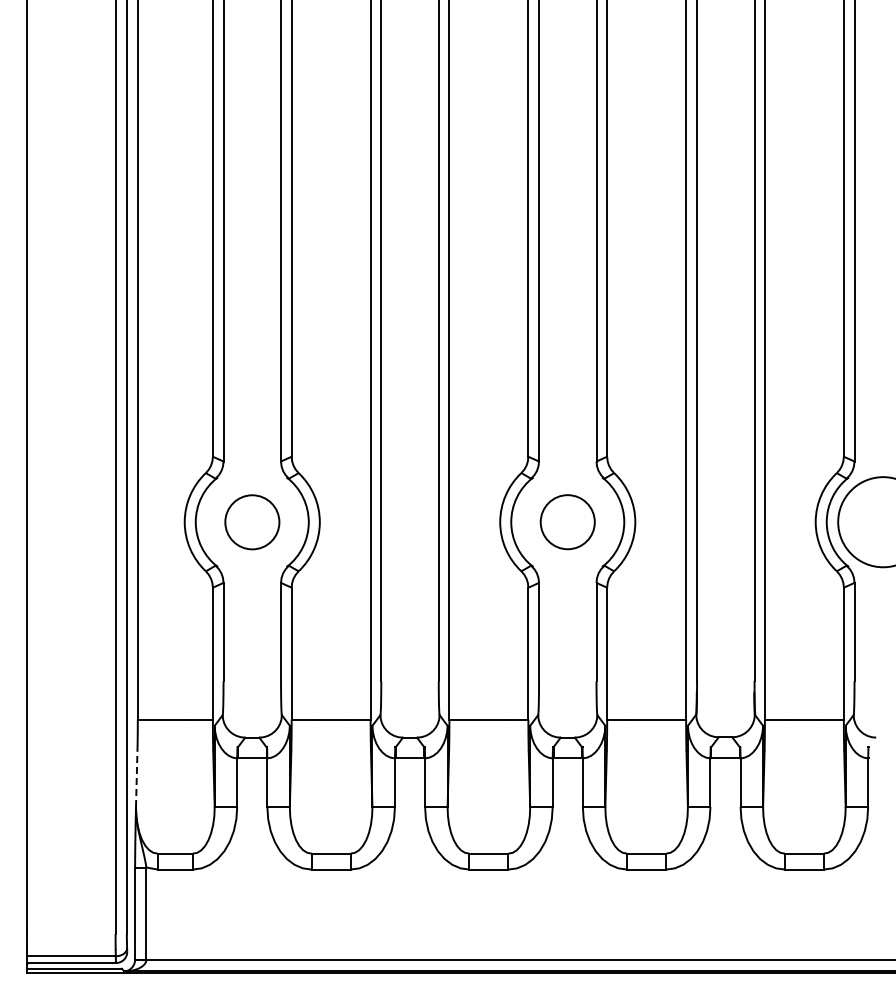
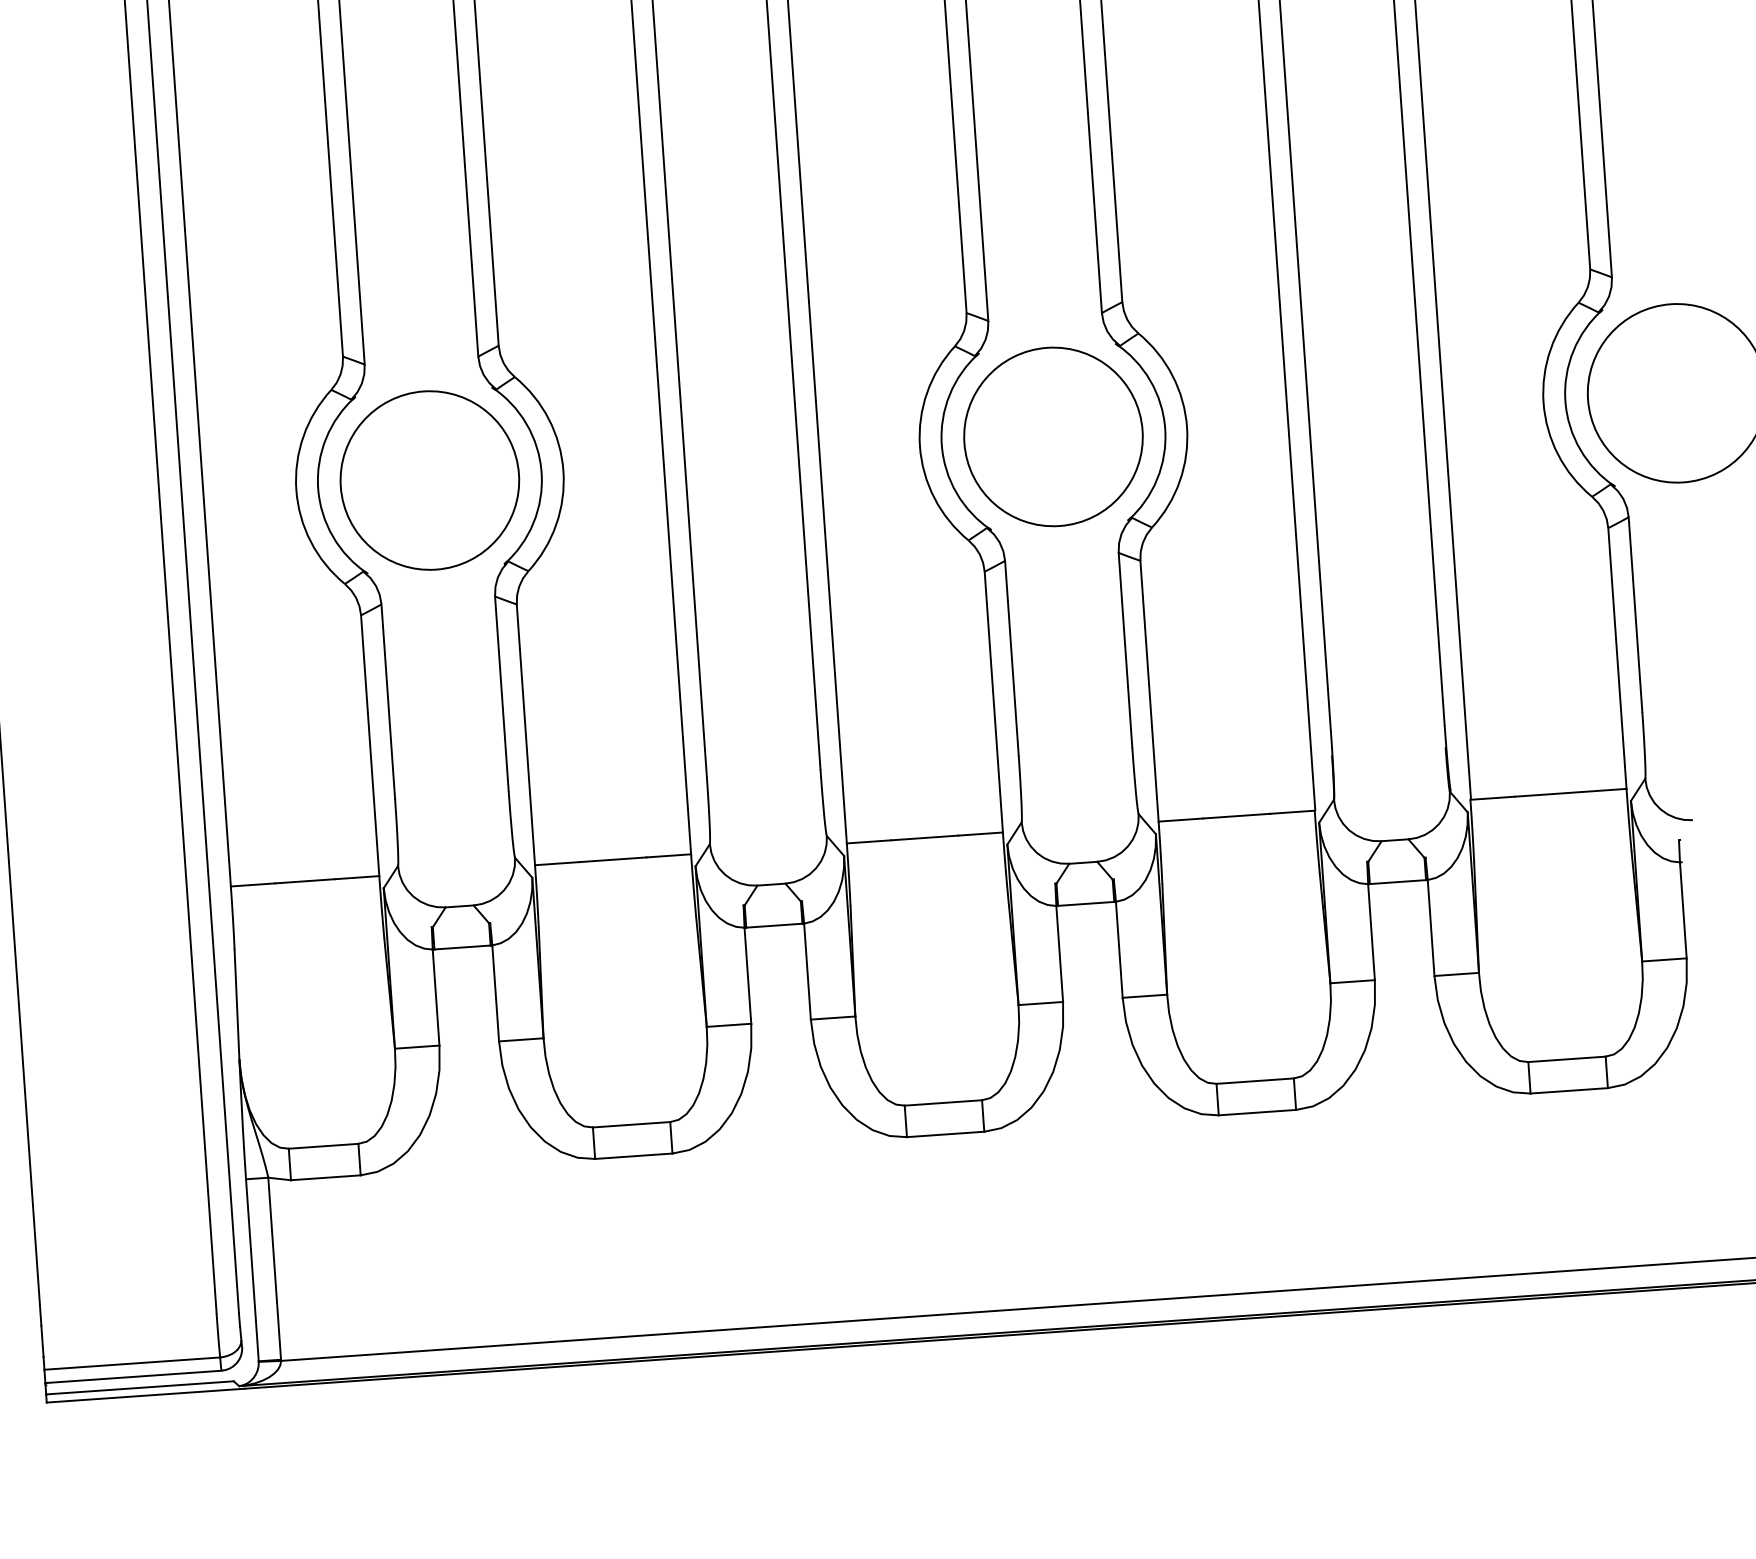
circle: (252, 522) -> (430, 481), size x1.67
circle: (567, 522) -> (1053, 437), size x1.67
line: (136, 779) -> (236, 1005), dashed -> solid

